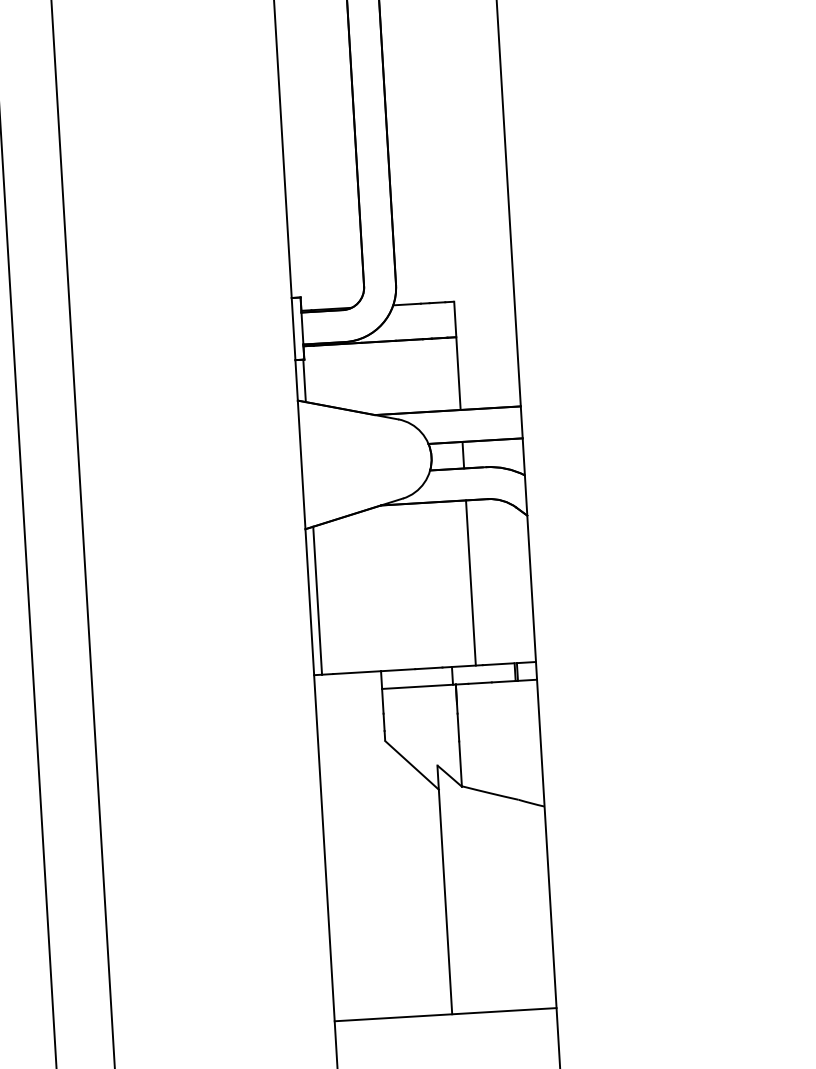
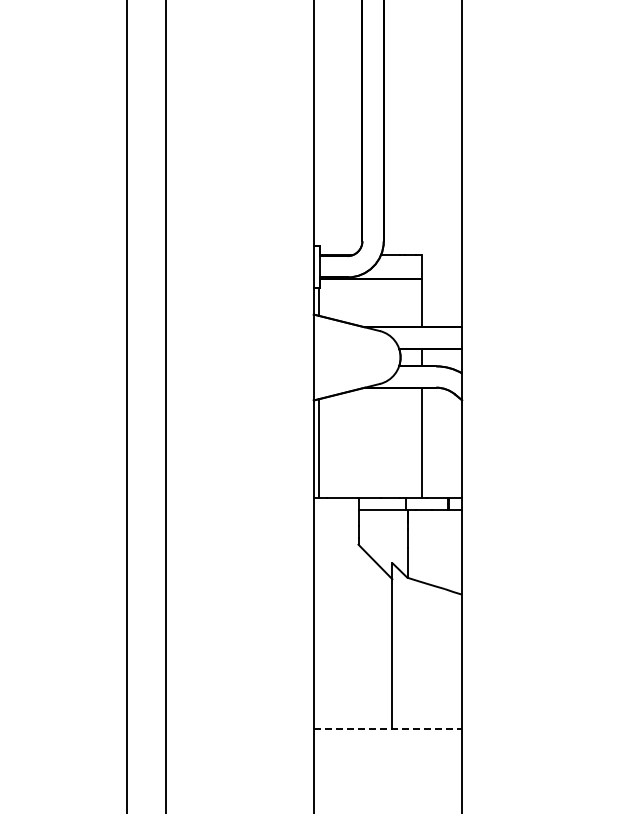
line: (446, 1014) -> (388, 729), solid -> dashed

